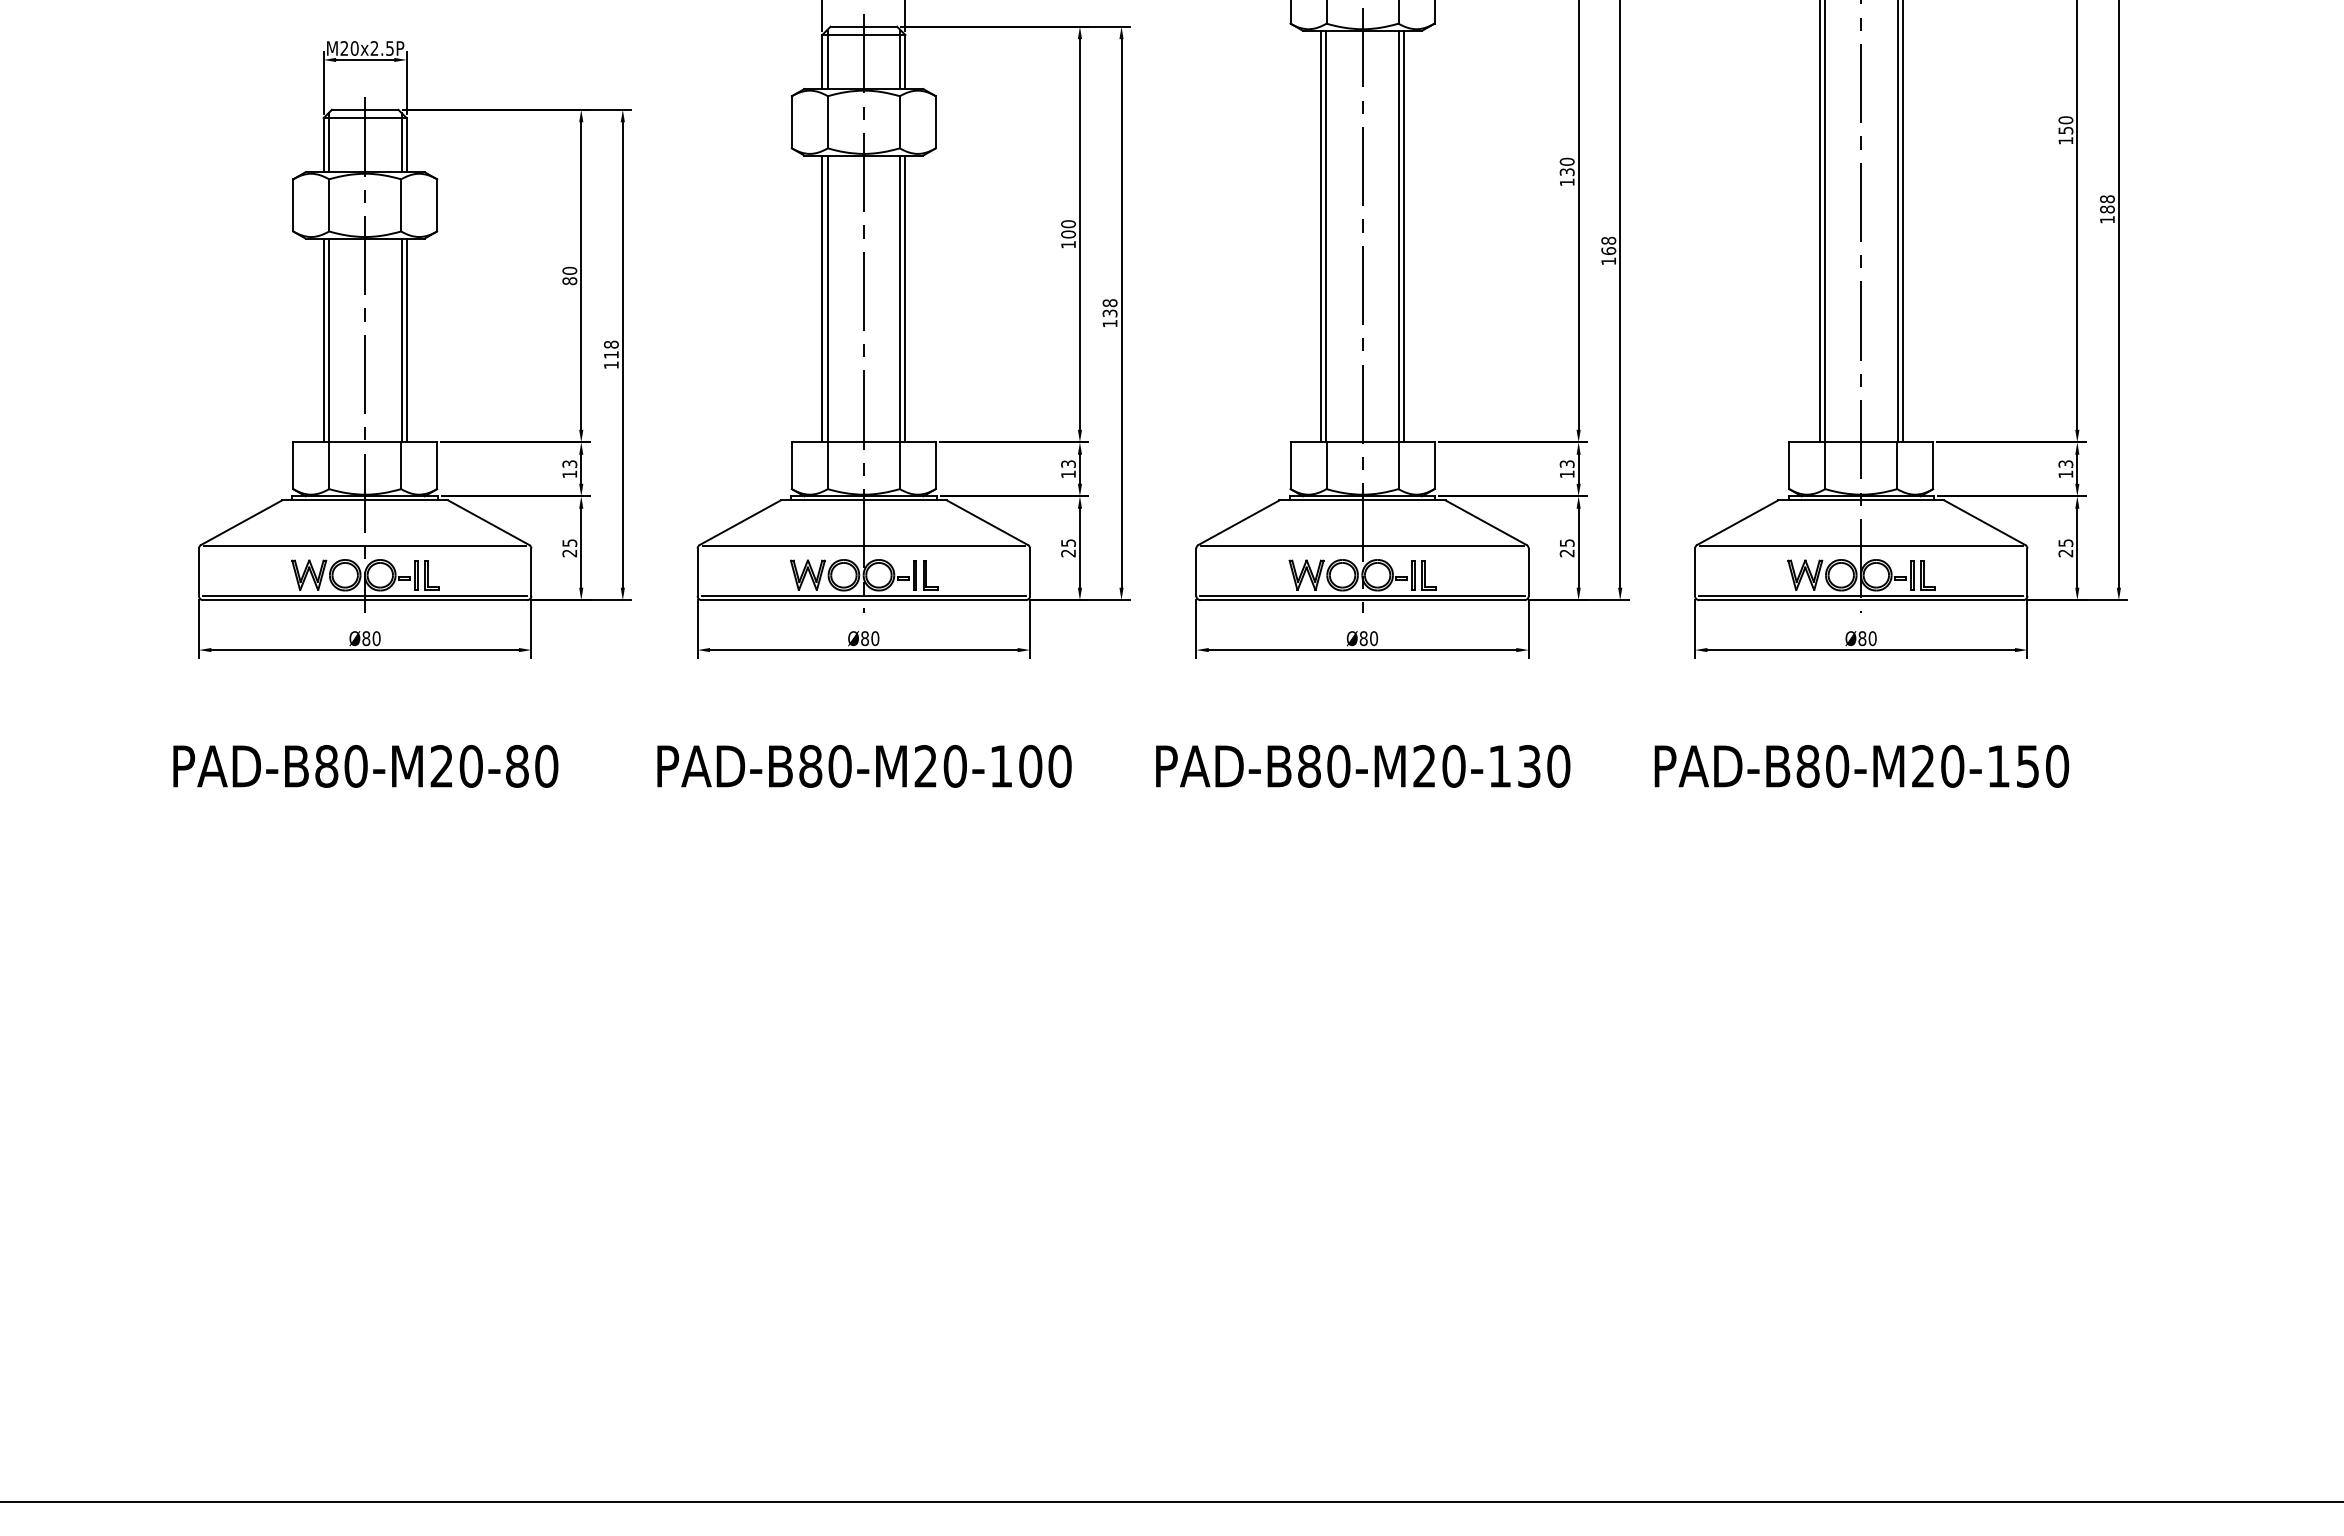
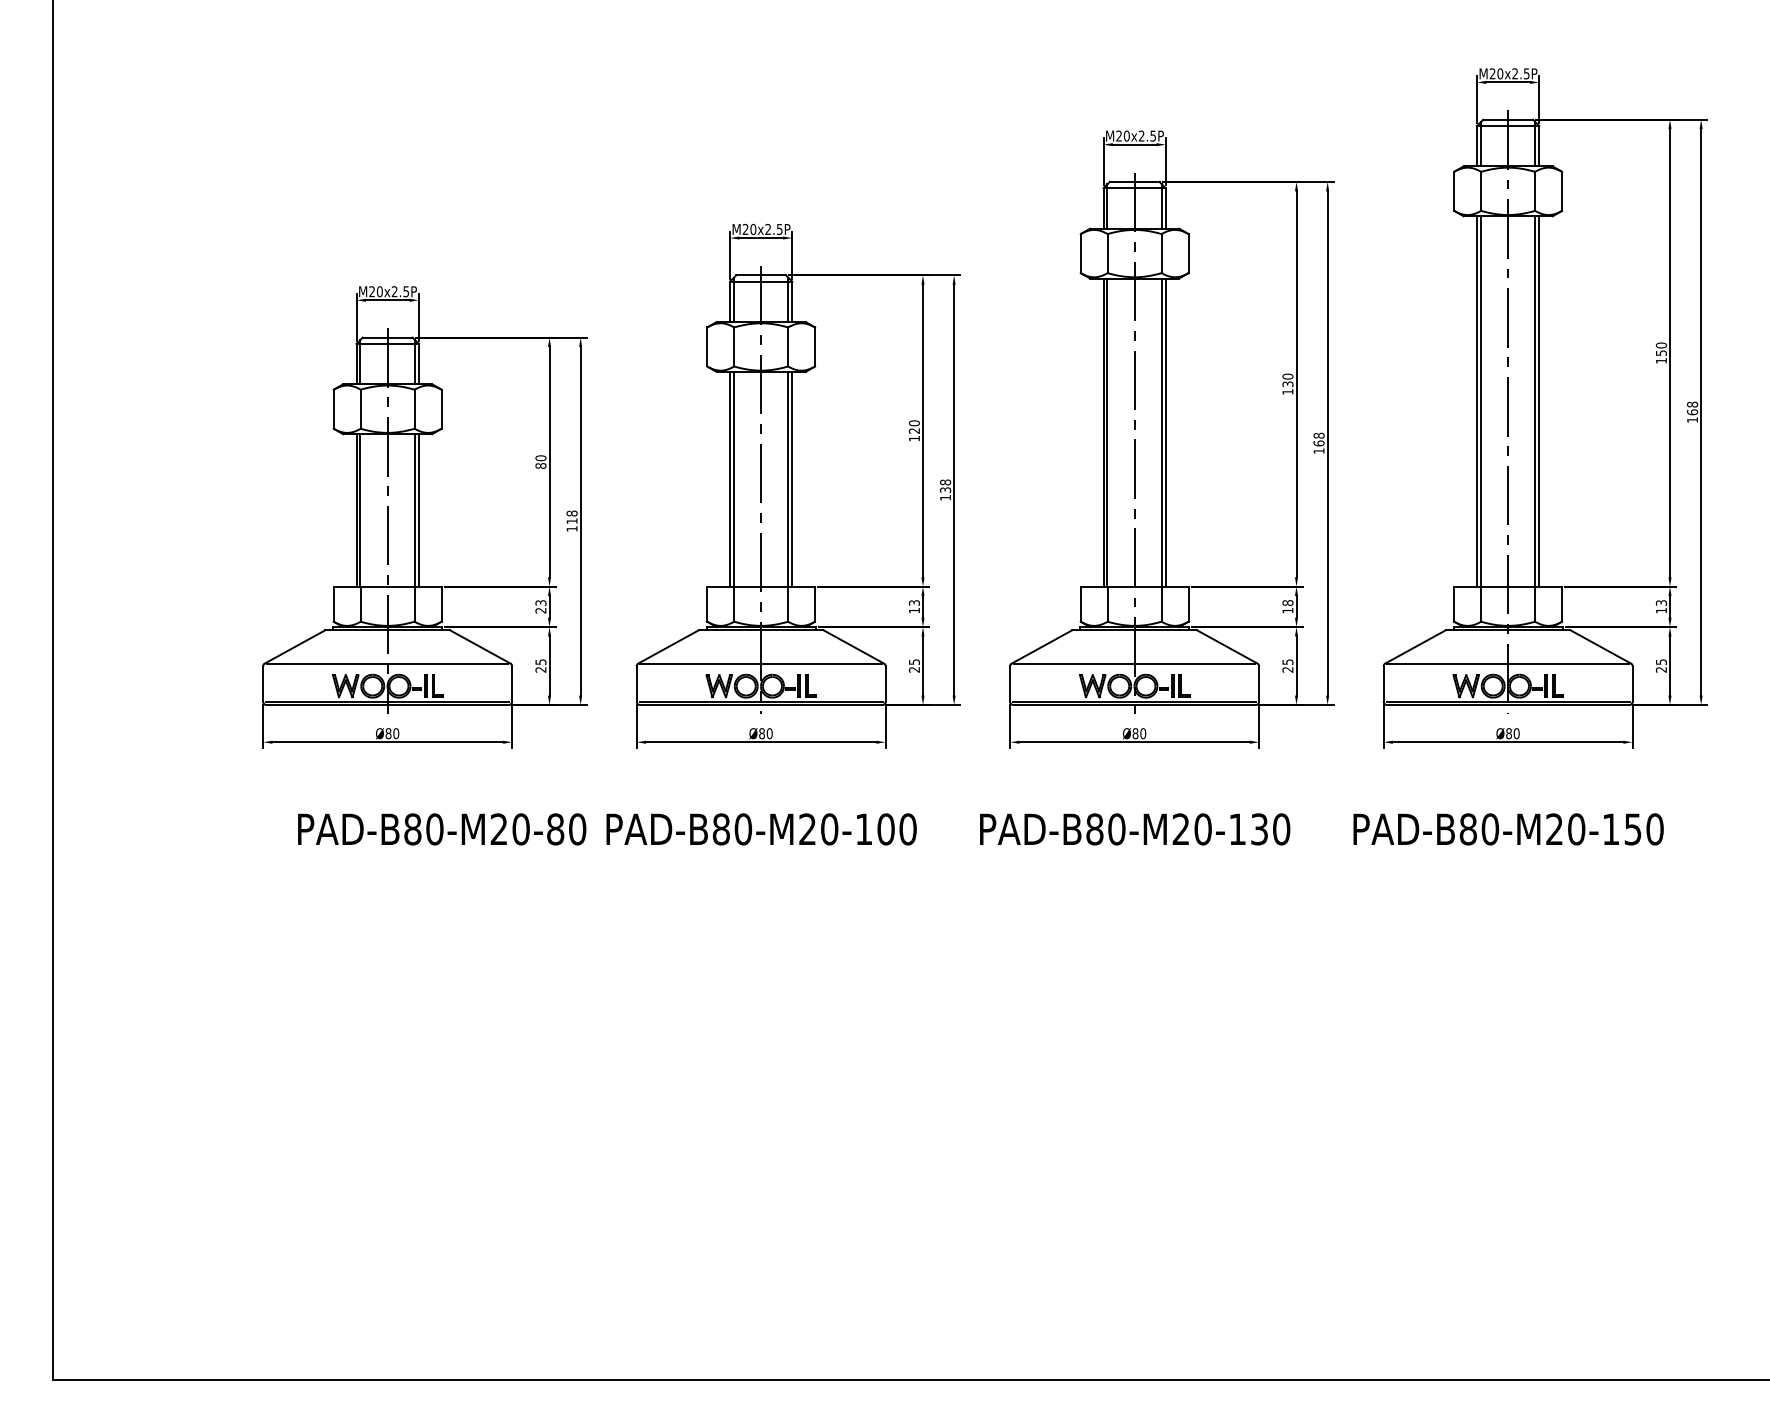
text: (2107, 209) -> (1692, 412), 188 -> 168
text: (1068, 233) -> (914, 430), 100 -> 120
text: (1566, 463) -> (1287, 602), 13 -> 18
text: (569, 474) -> (540, 610), 13 -> 23
text: (366, 766) -> (442, 829), moved

